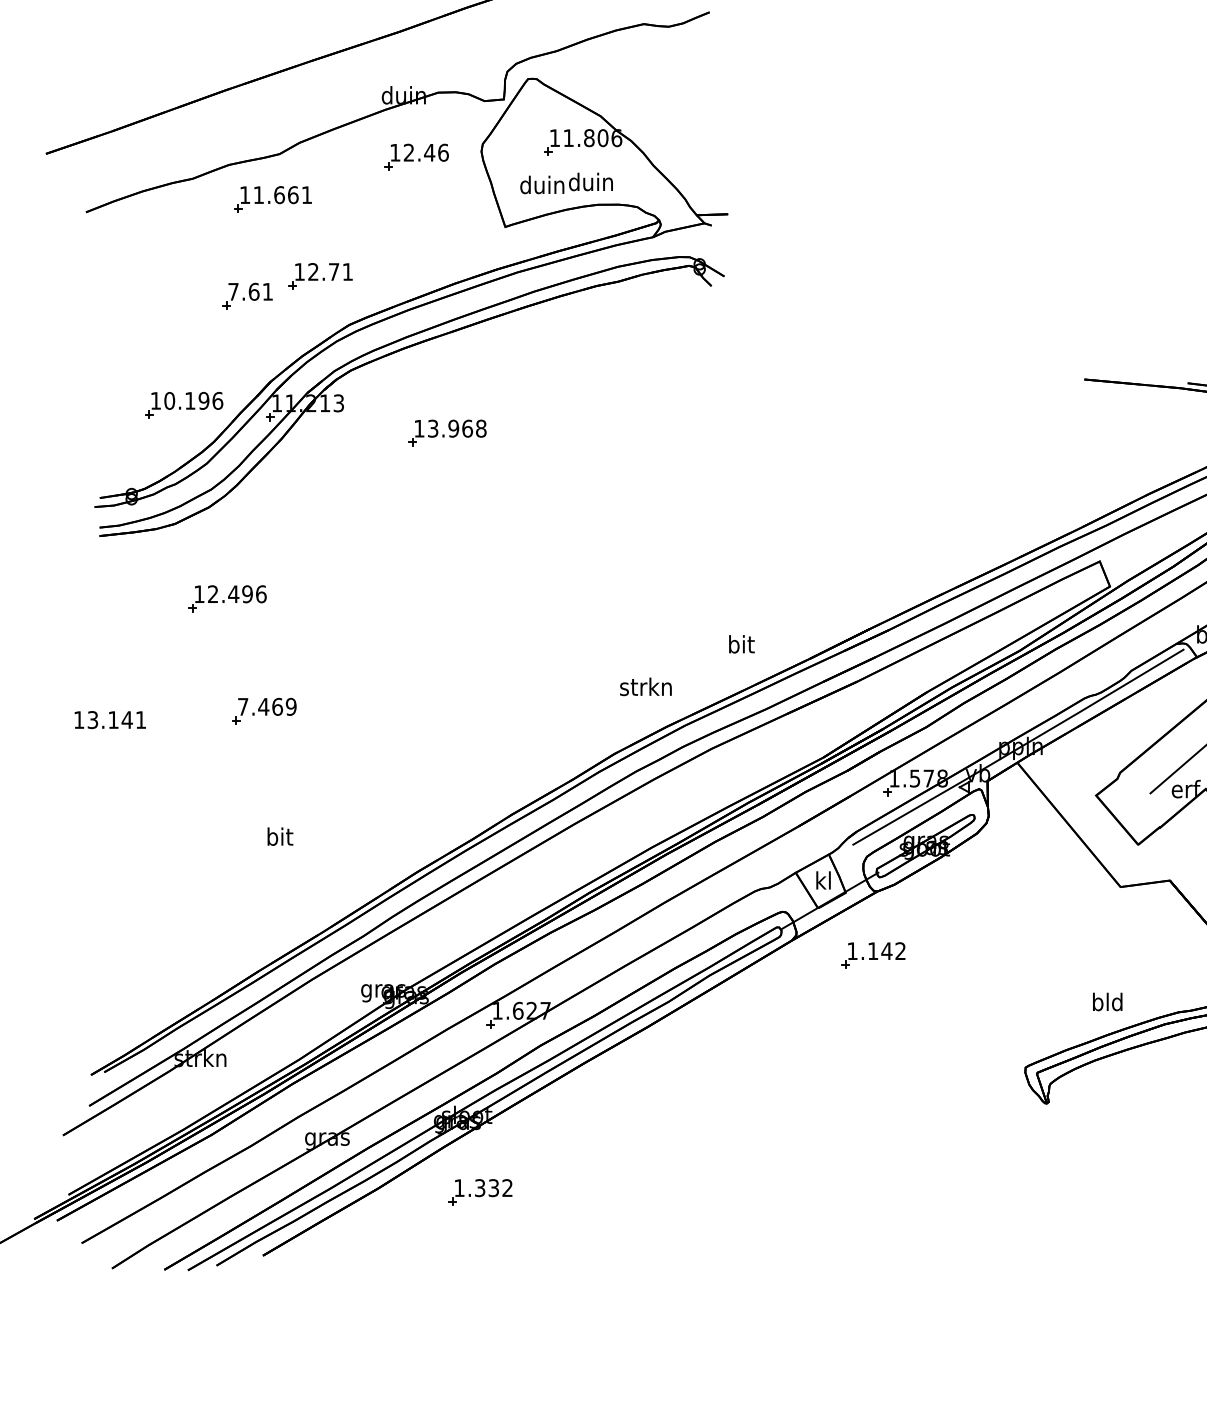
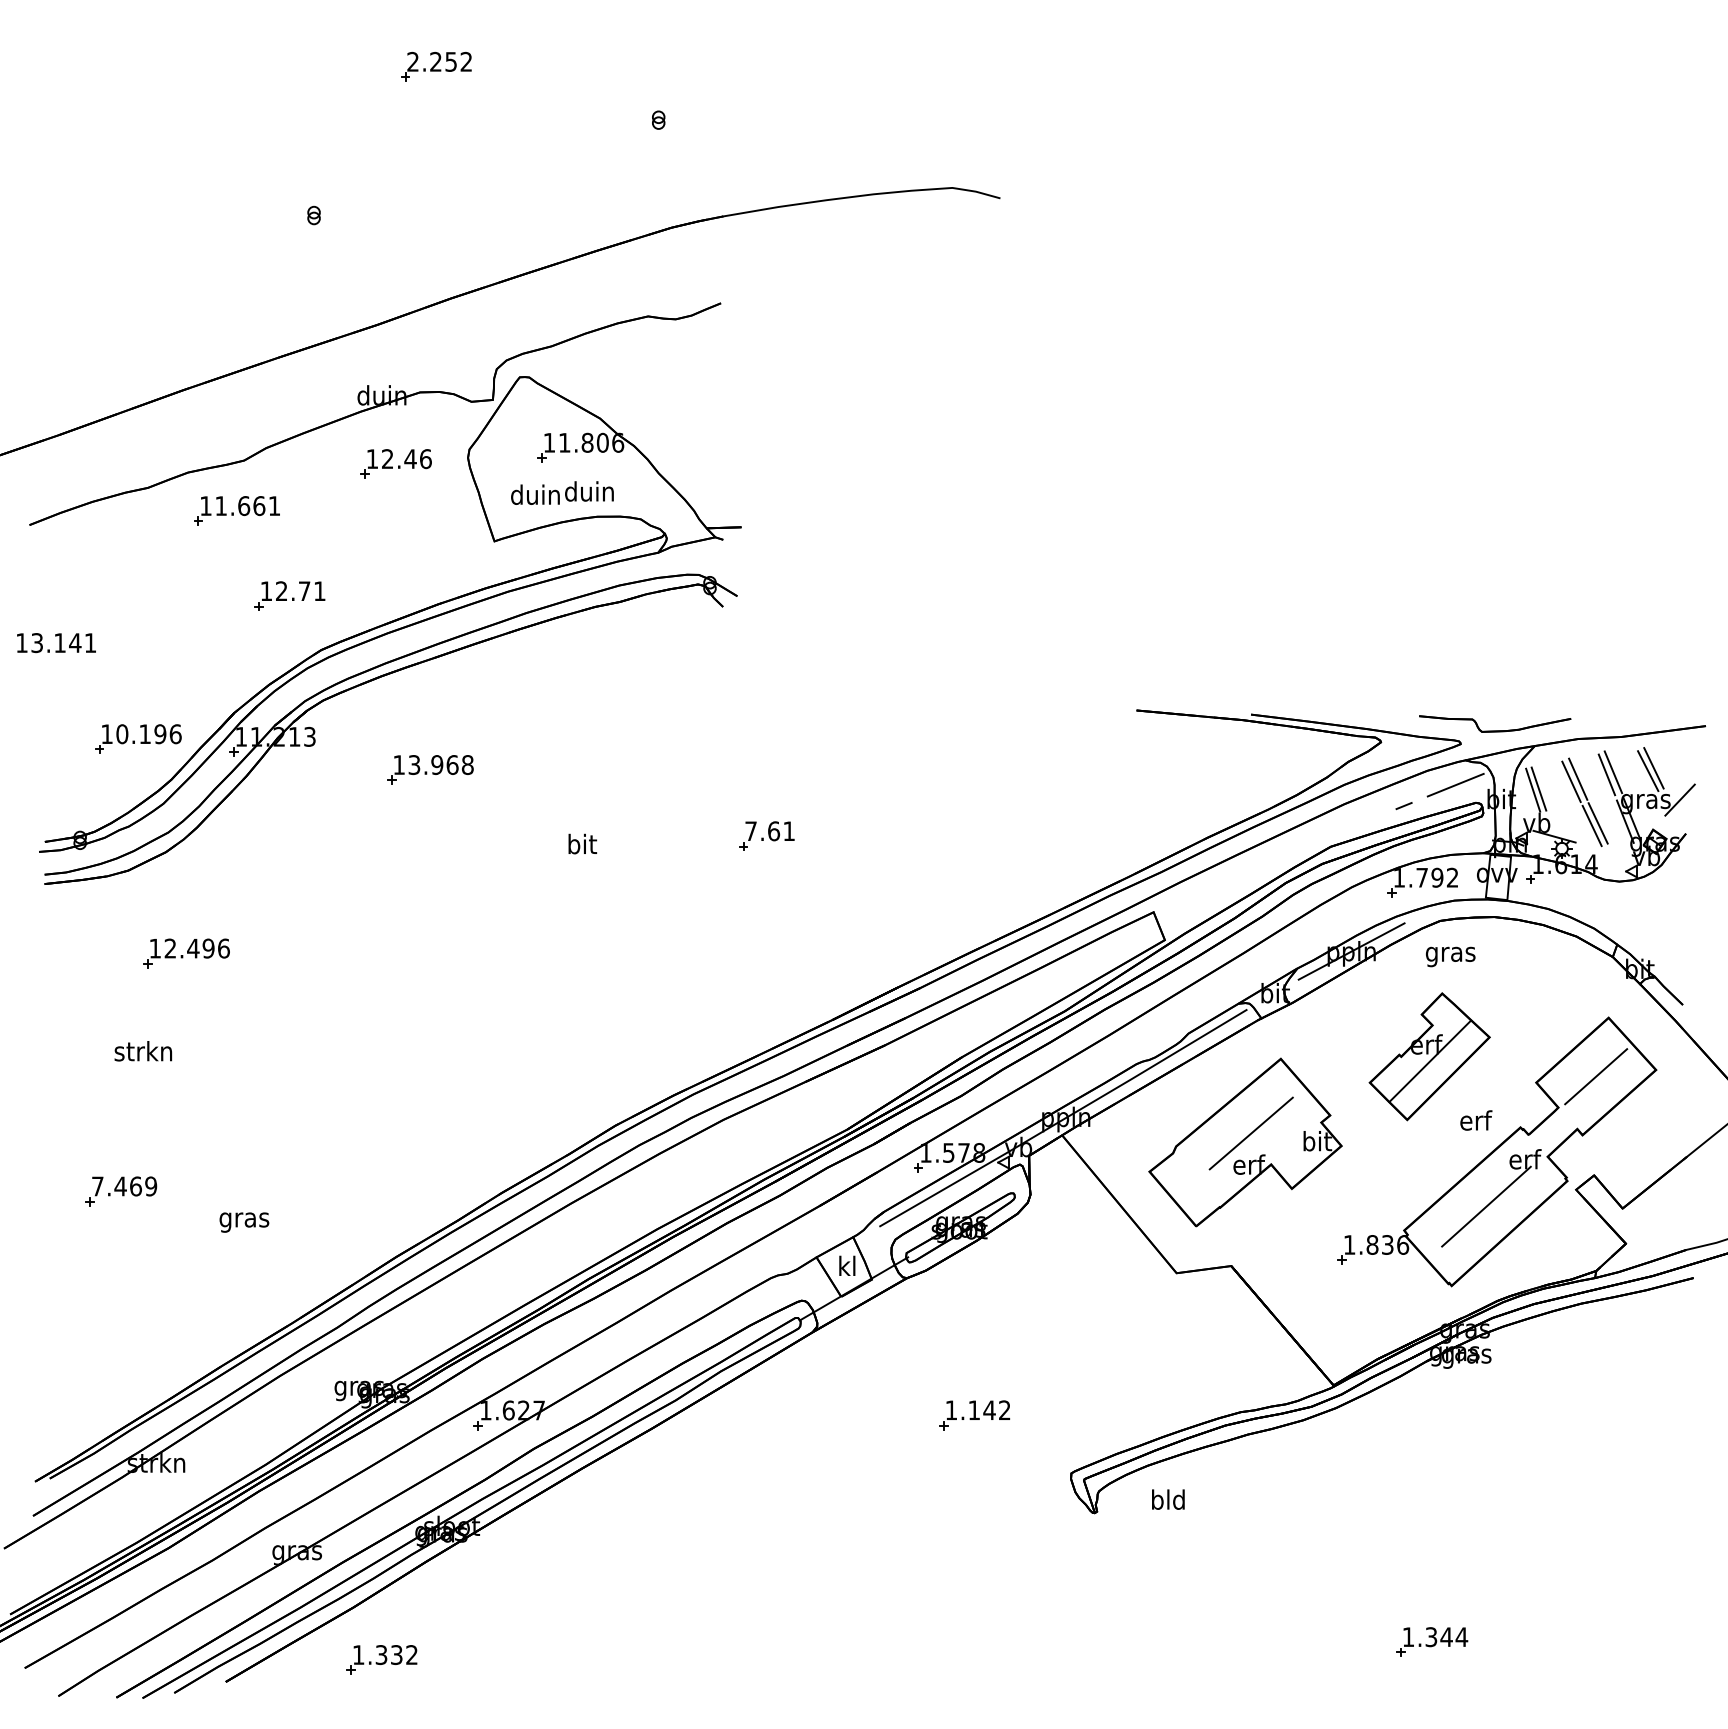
part: (247, 295) -> (766, 835), moved
text: (741, 643) -> (582, 843), moved
text: (646, 687) -> (143, 1051), moved
part: (264, 711) -> (121, 1191), moved
text: (110, 720) -> (56, 643), moved
text: (279, 838) -> (244, 1219), bit -> gras
part: (873, 955) -> (974, 1415), moved
text: (1107, 1001) -> (1168, 1499), moved
part: (480, 1192) -> (381, 1659), moved

